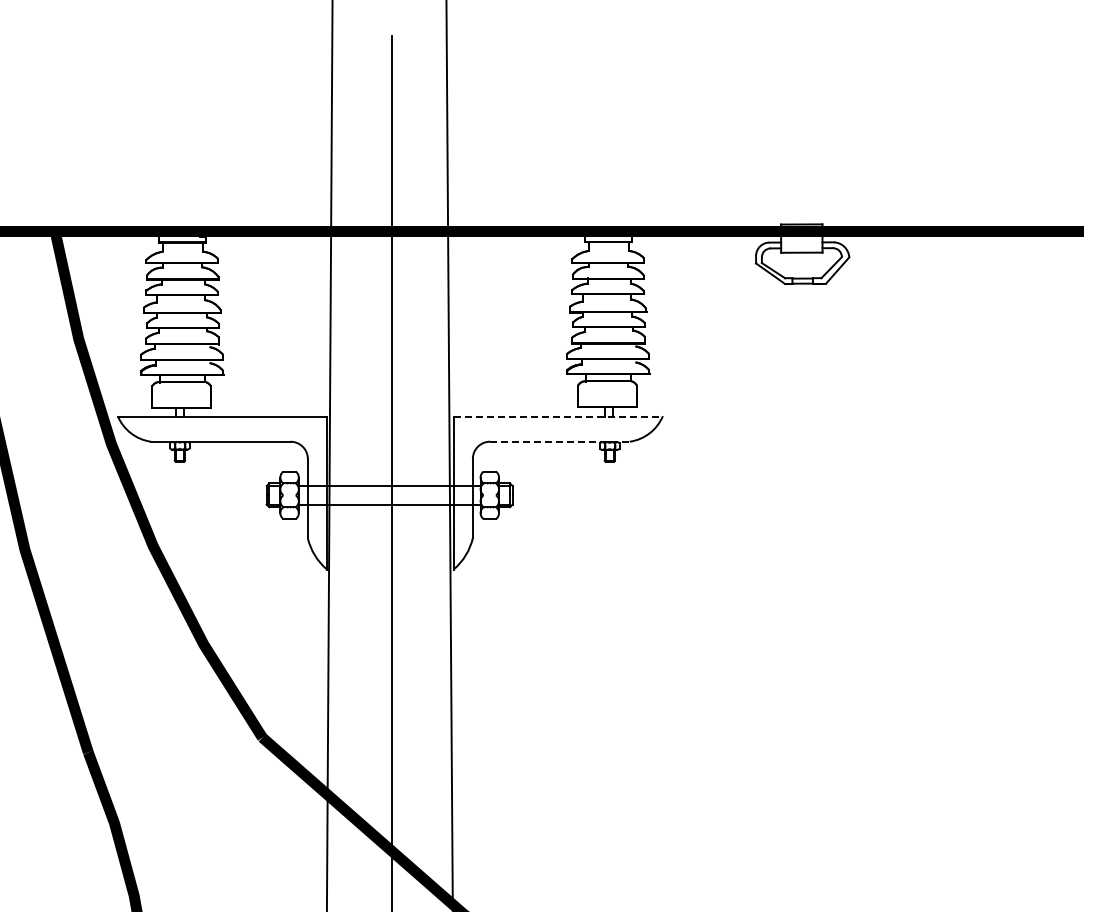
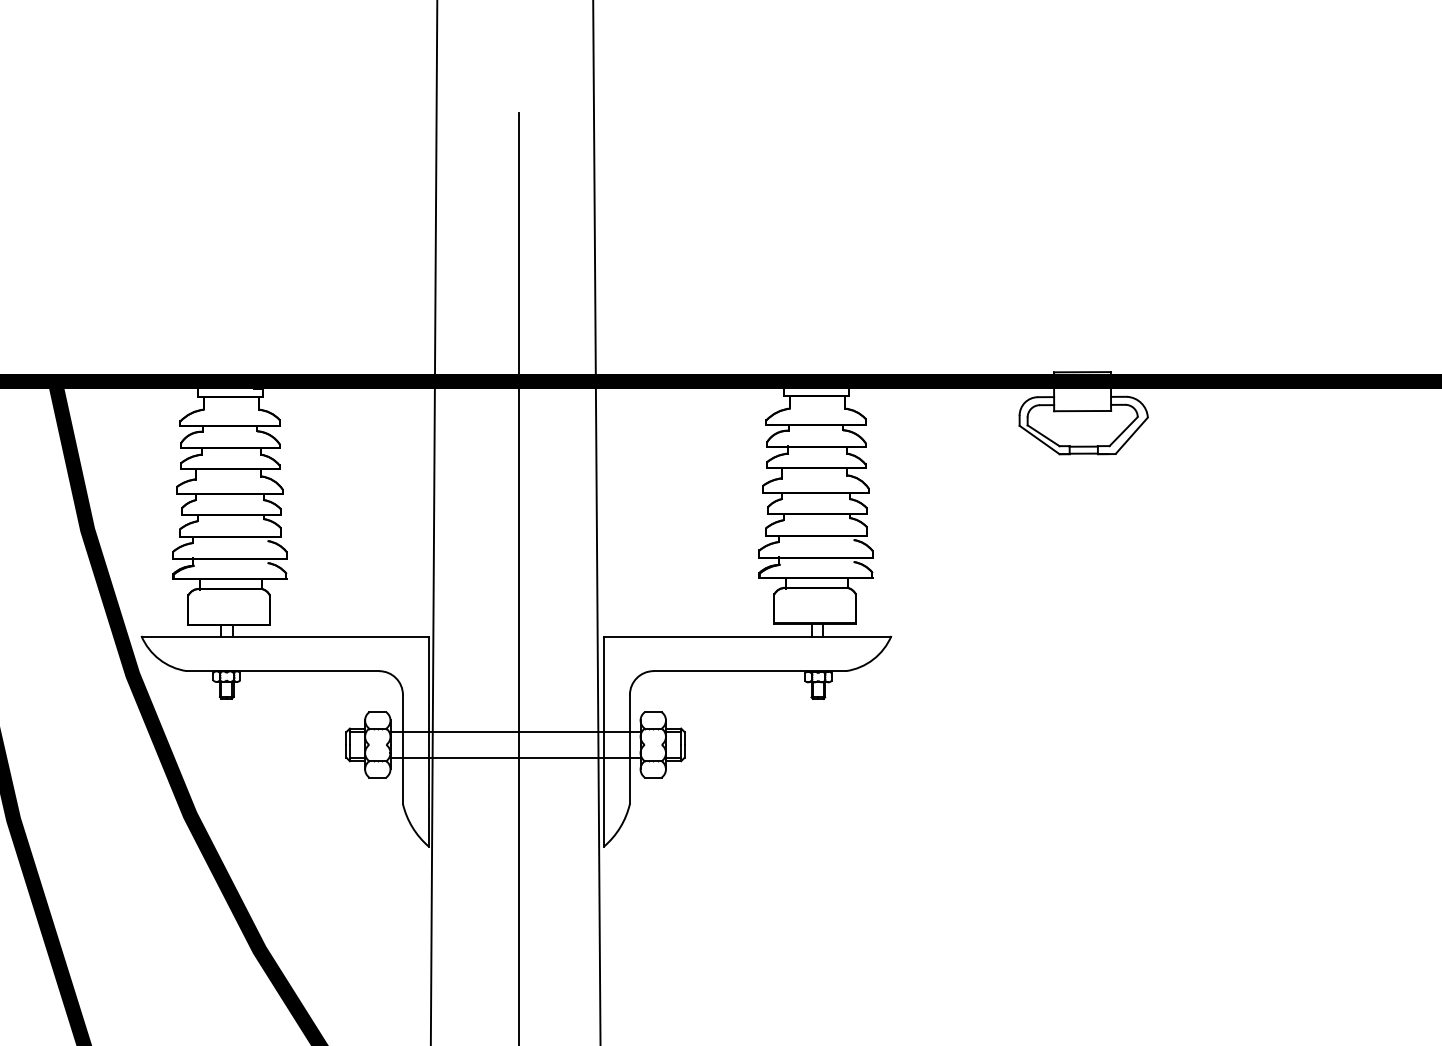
line: (558, 416) -> (747, 636), dashed -> solid
line: (559, 441) -> (749, 670), dashed -> solid

